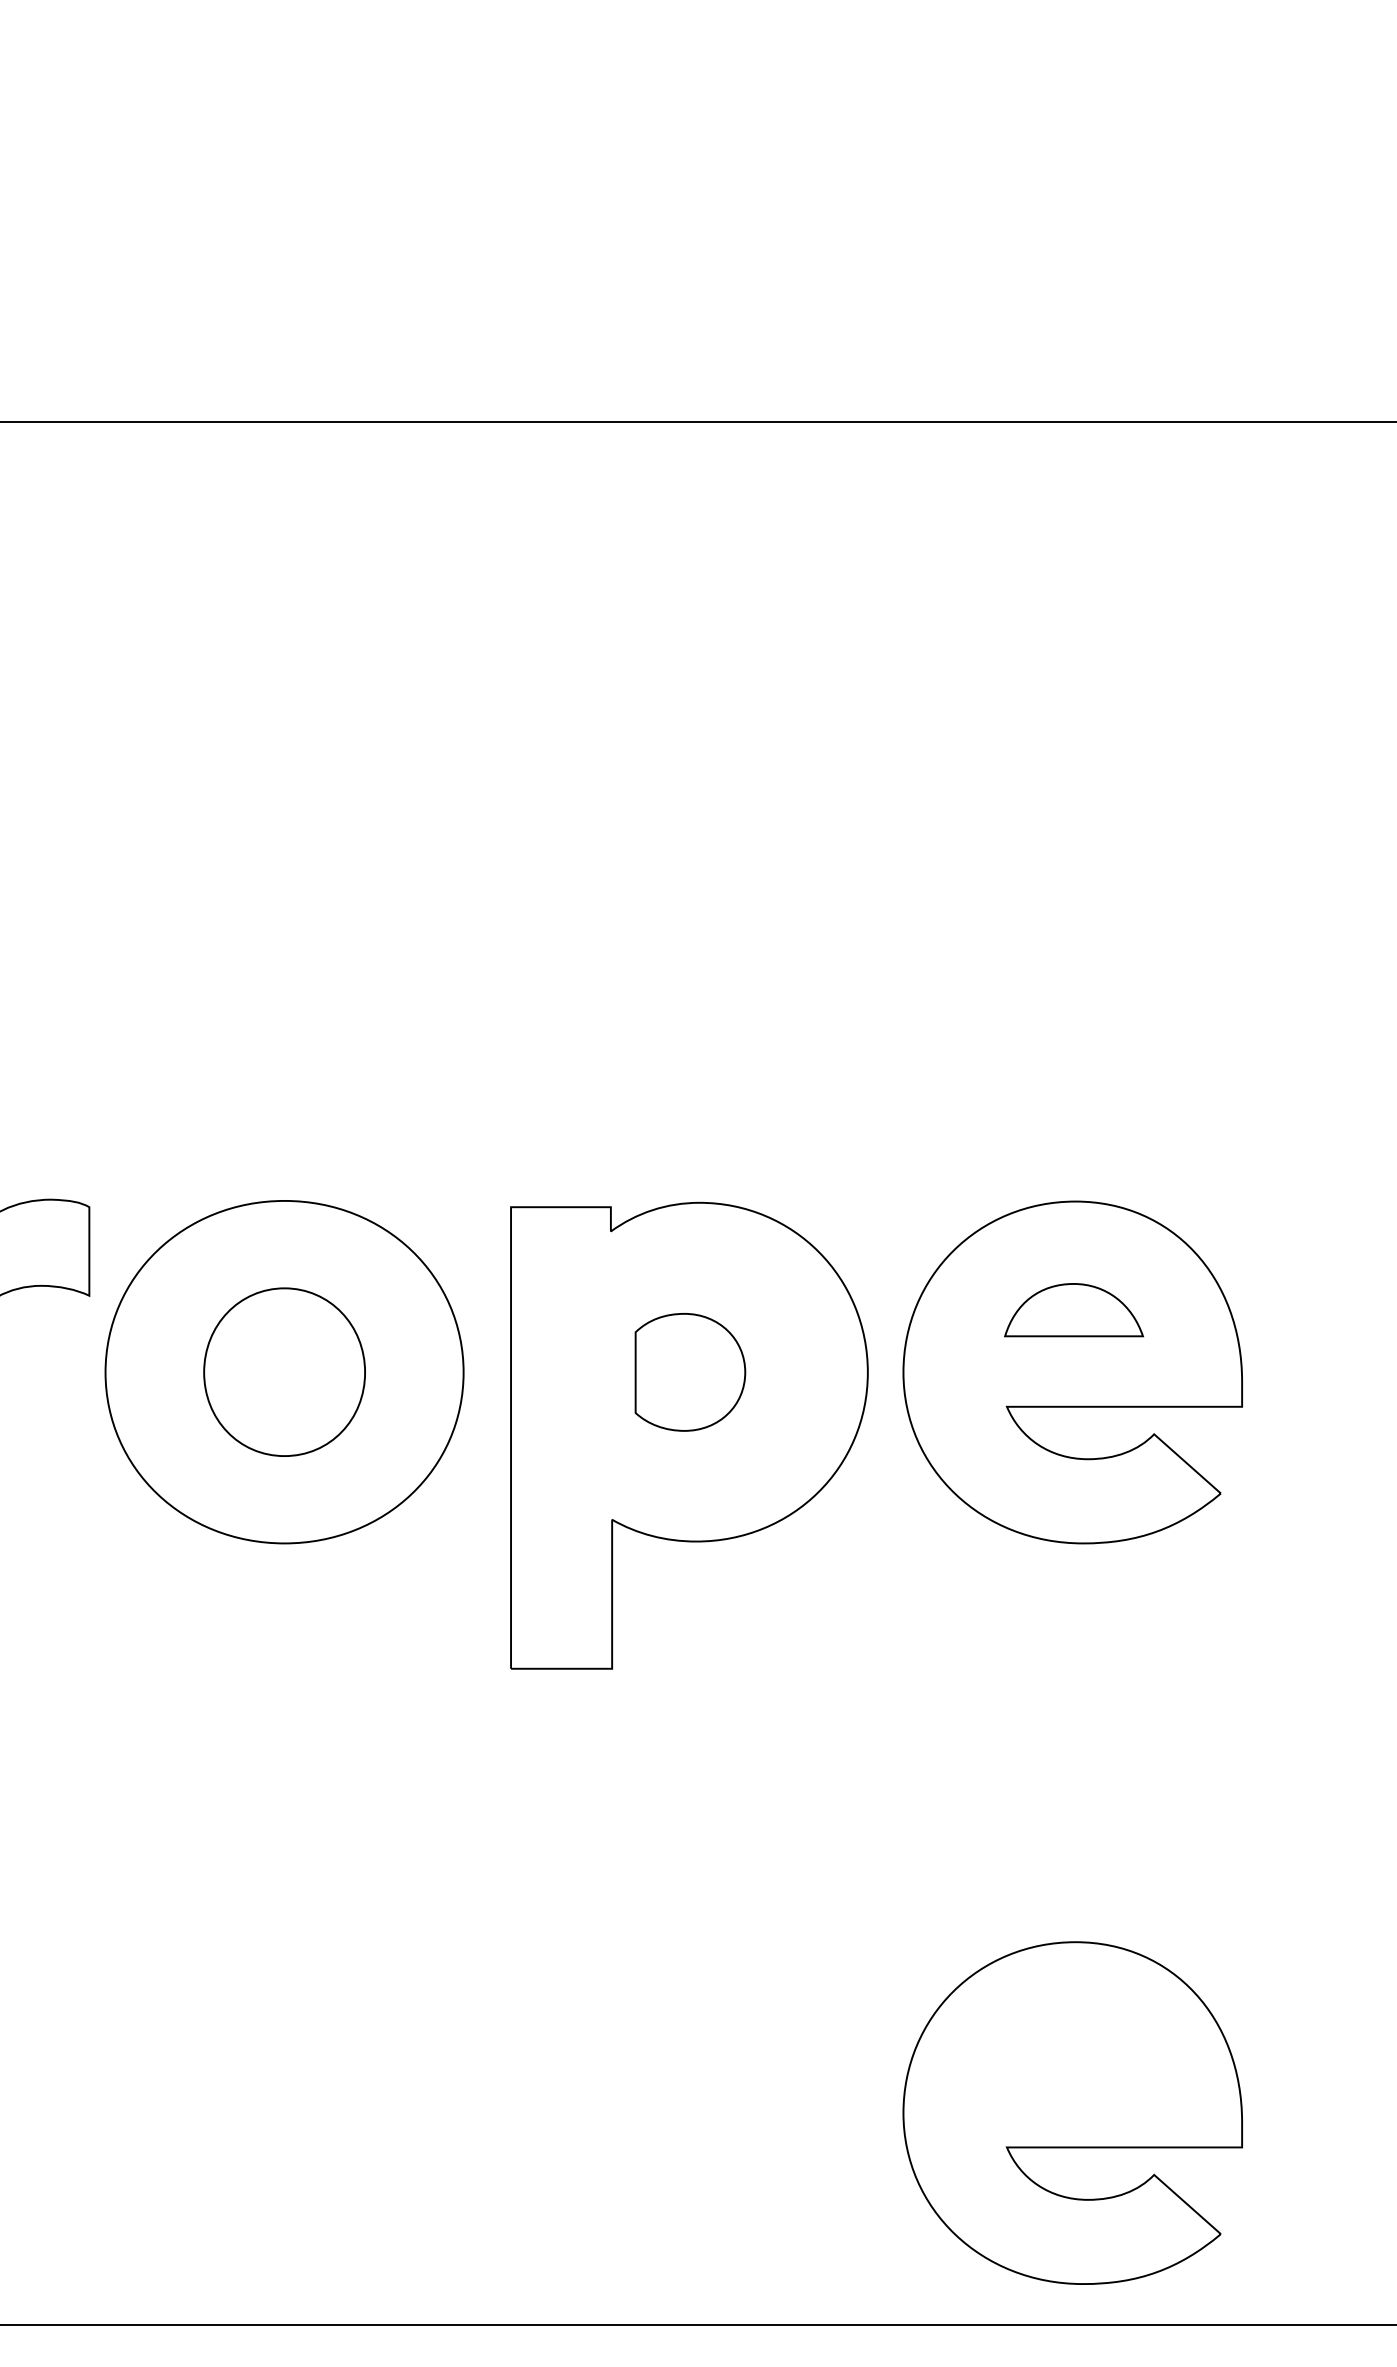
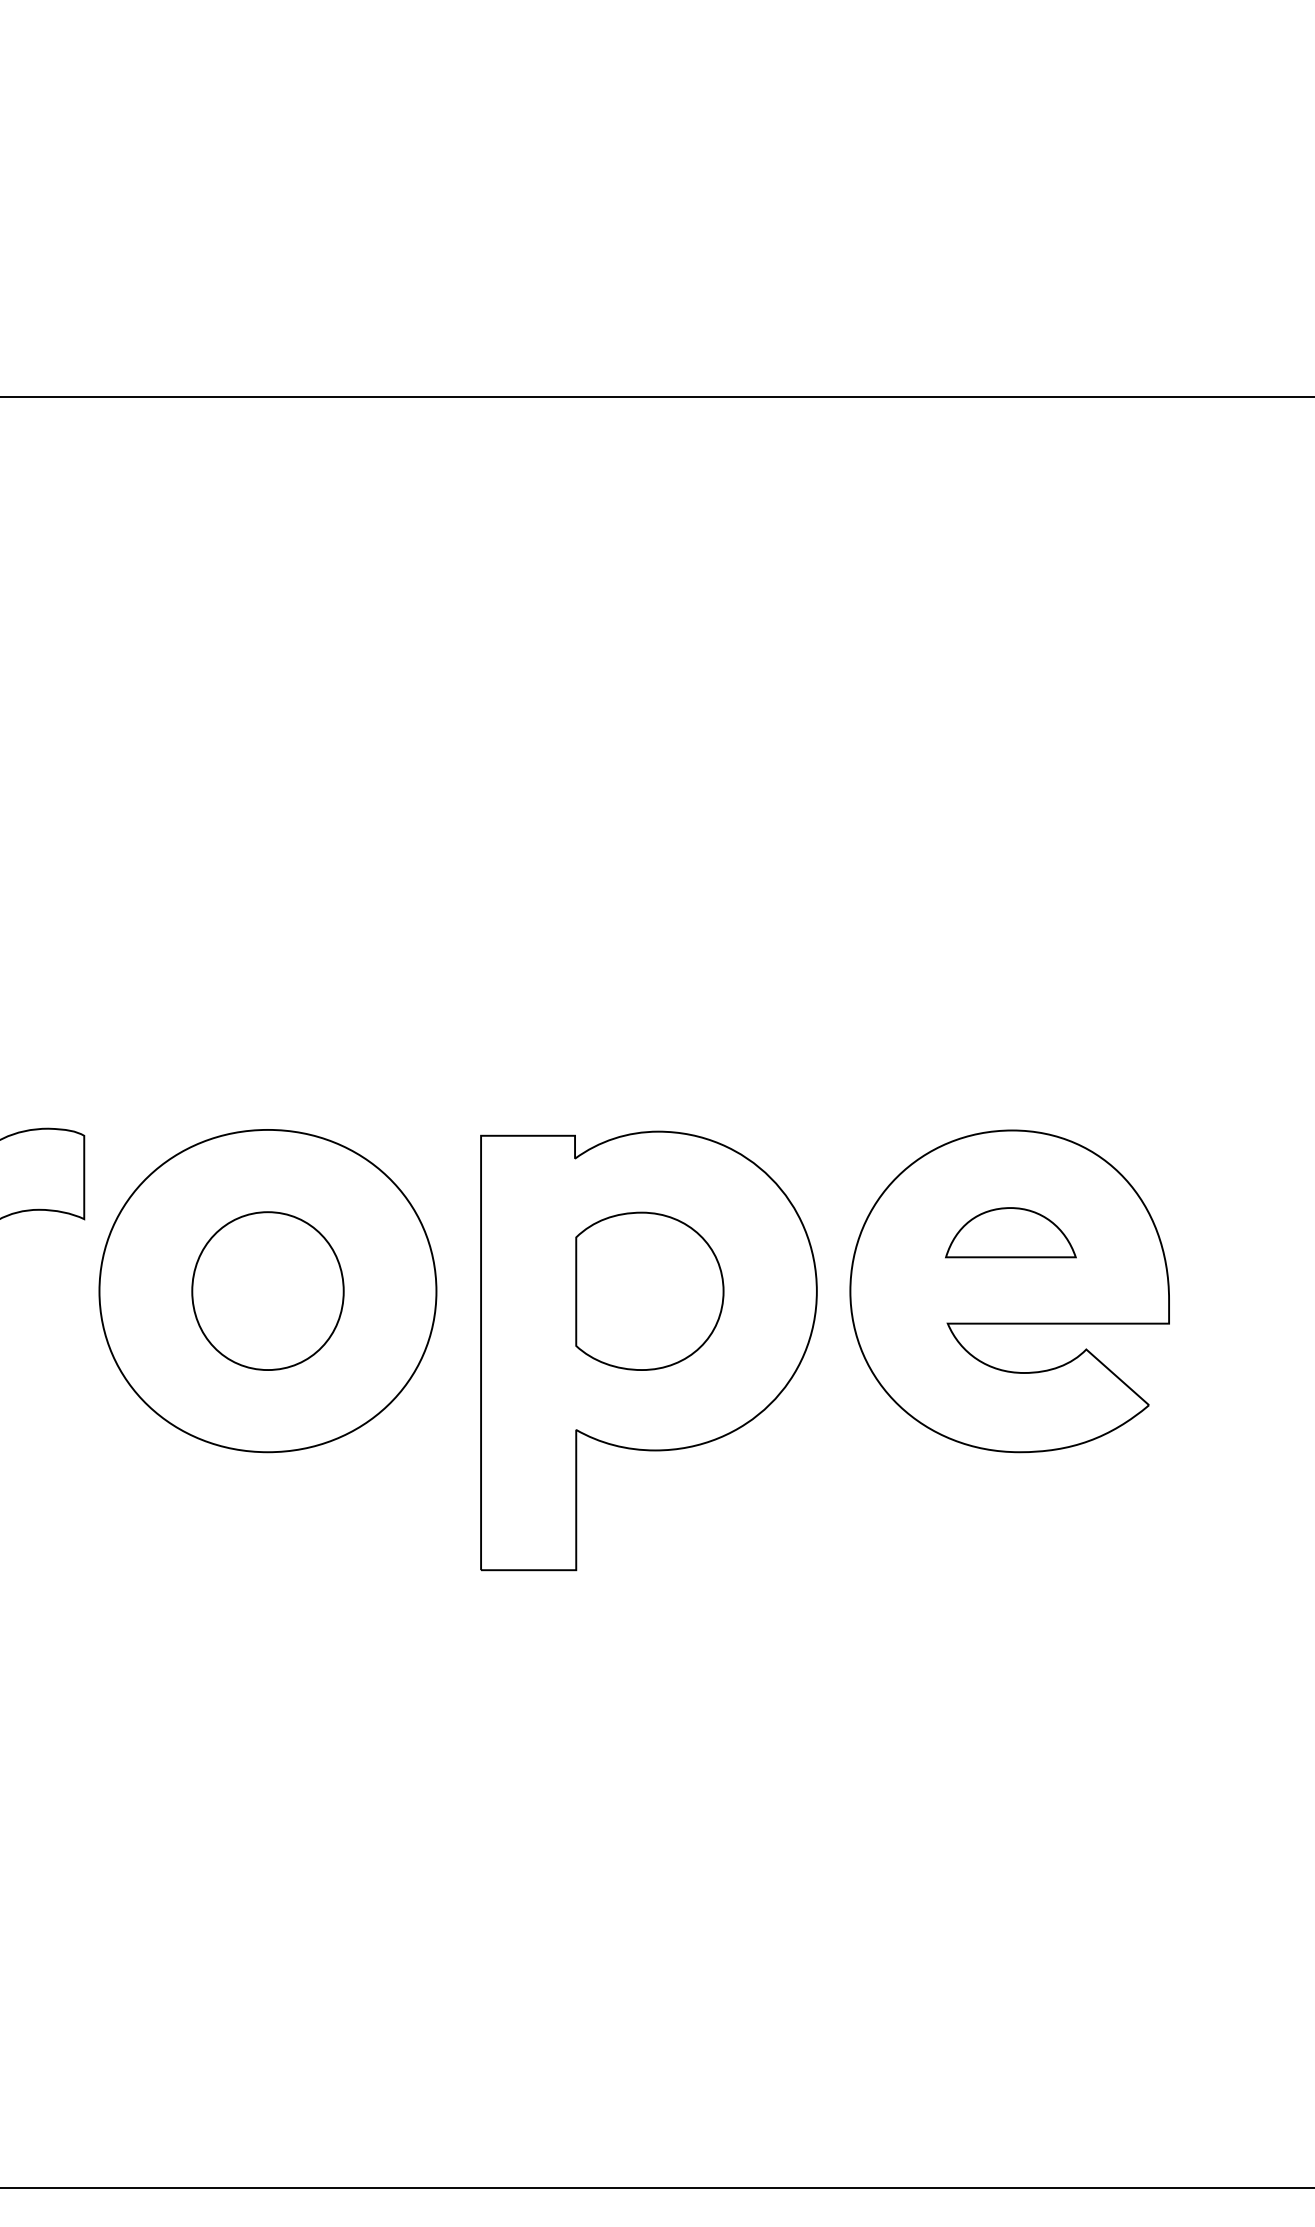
part: (689, 1371) -> (649, 1290), size x1.43
part: (1072, 2113) -> (1009, 1988), removed

